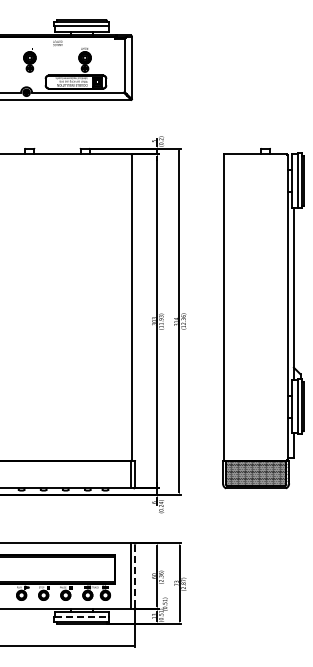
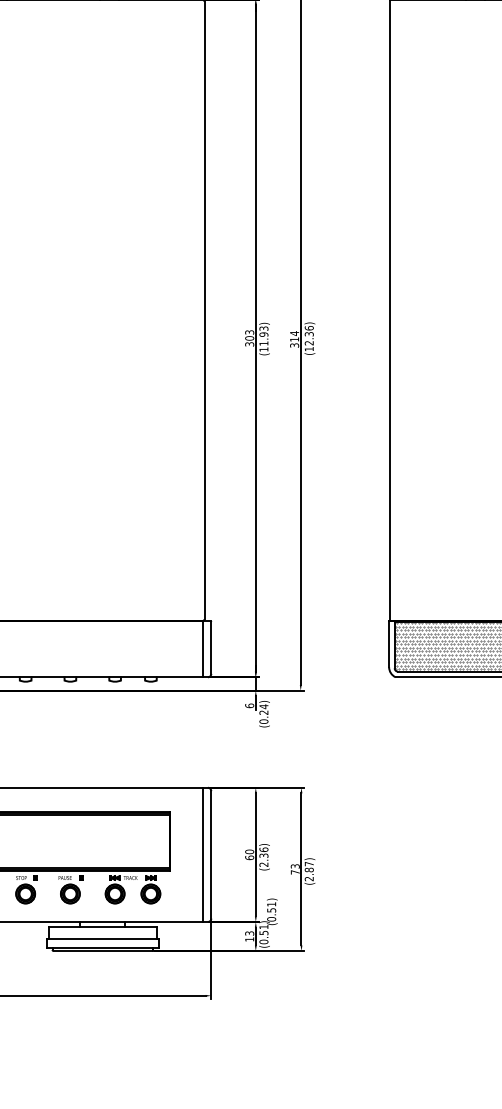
line: (135, 576) -> (211, 855), dashed -> solid
line: (81, 617) -> (102, 938), dashed -> solid

